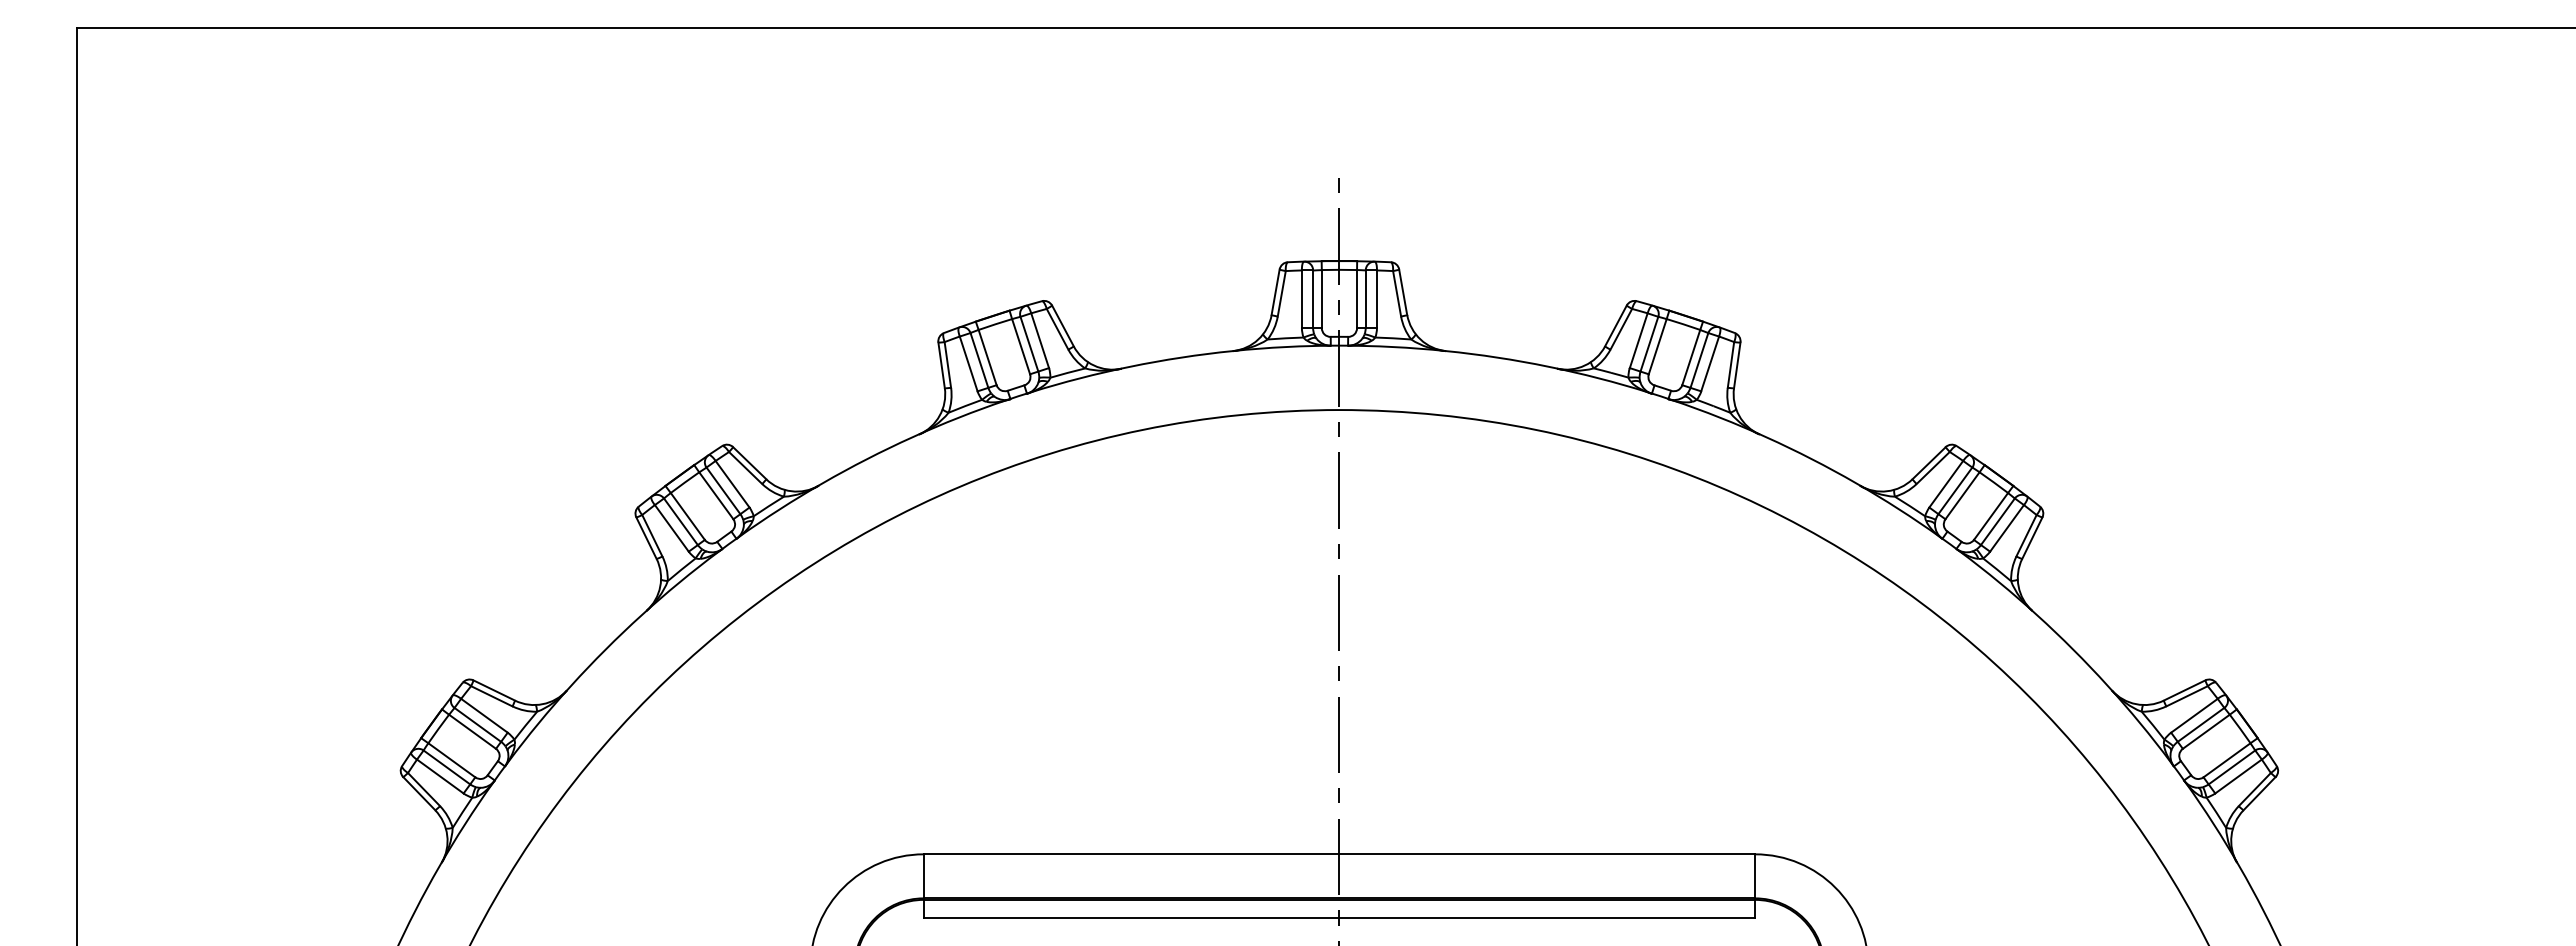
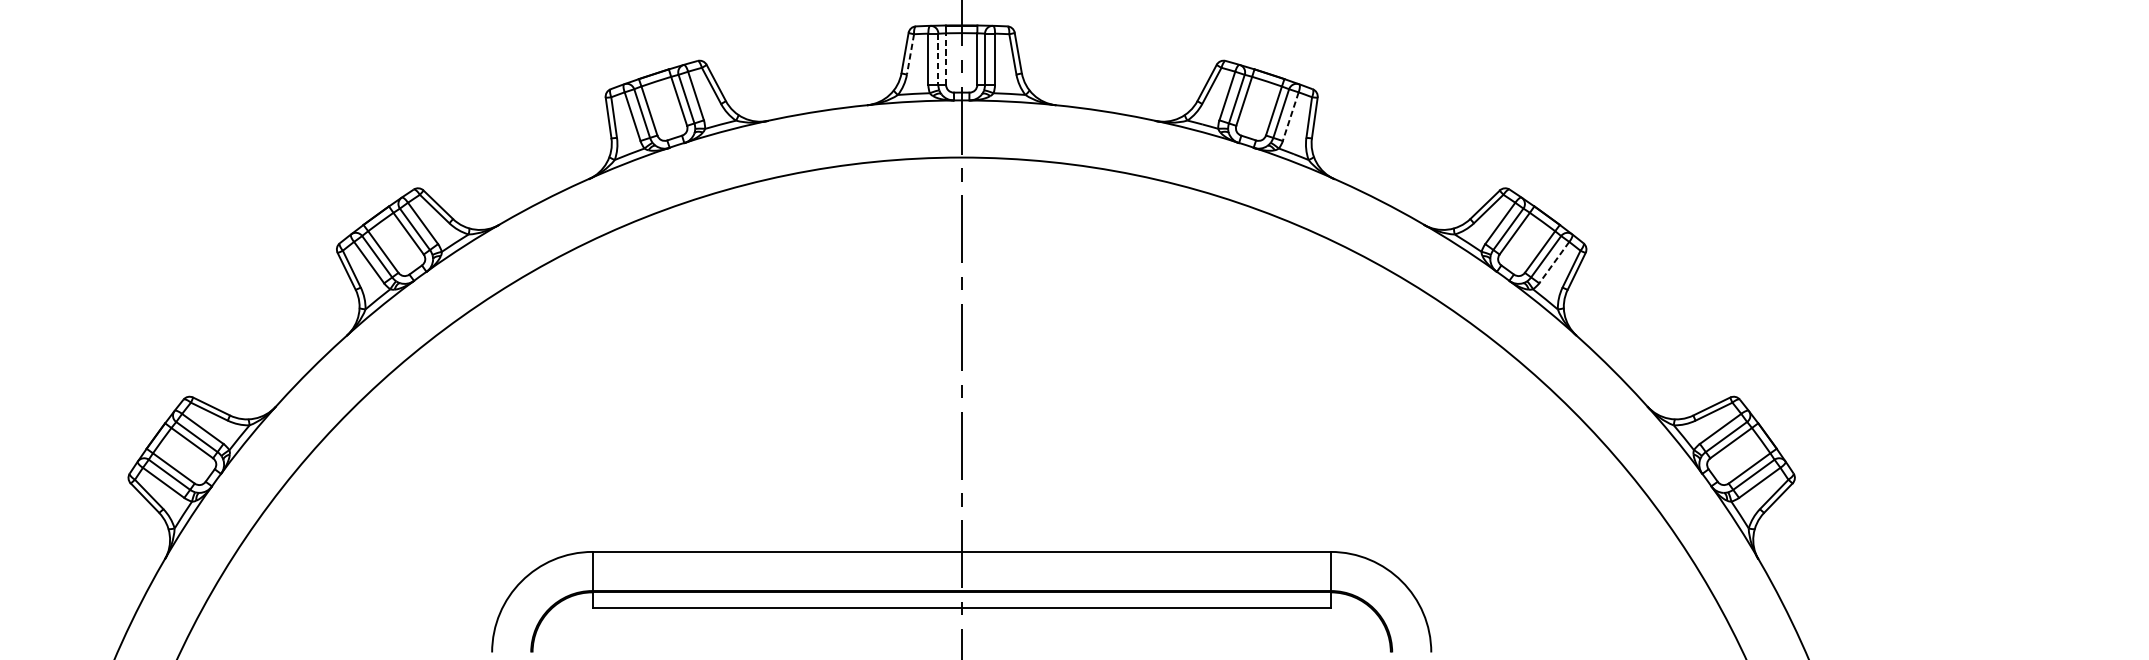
line: (1281, 294) -> (910, 55), solid -> dashed
line: (1321, 298) -> (945, 58), solid -> dashed
line: (1313, 299) -> (938, 59), solid -> dashed
line: (1710, 363) -> (1291, 116), solid -> dashed
line: (2007, 528) -> (1554, 262), solid -> dashed

